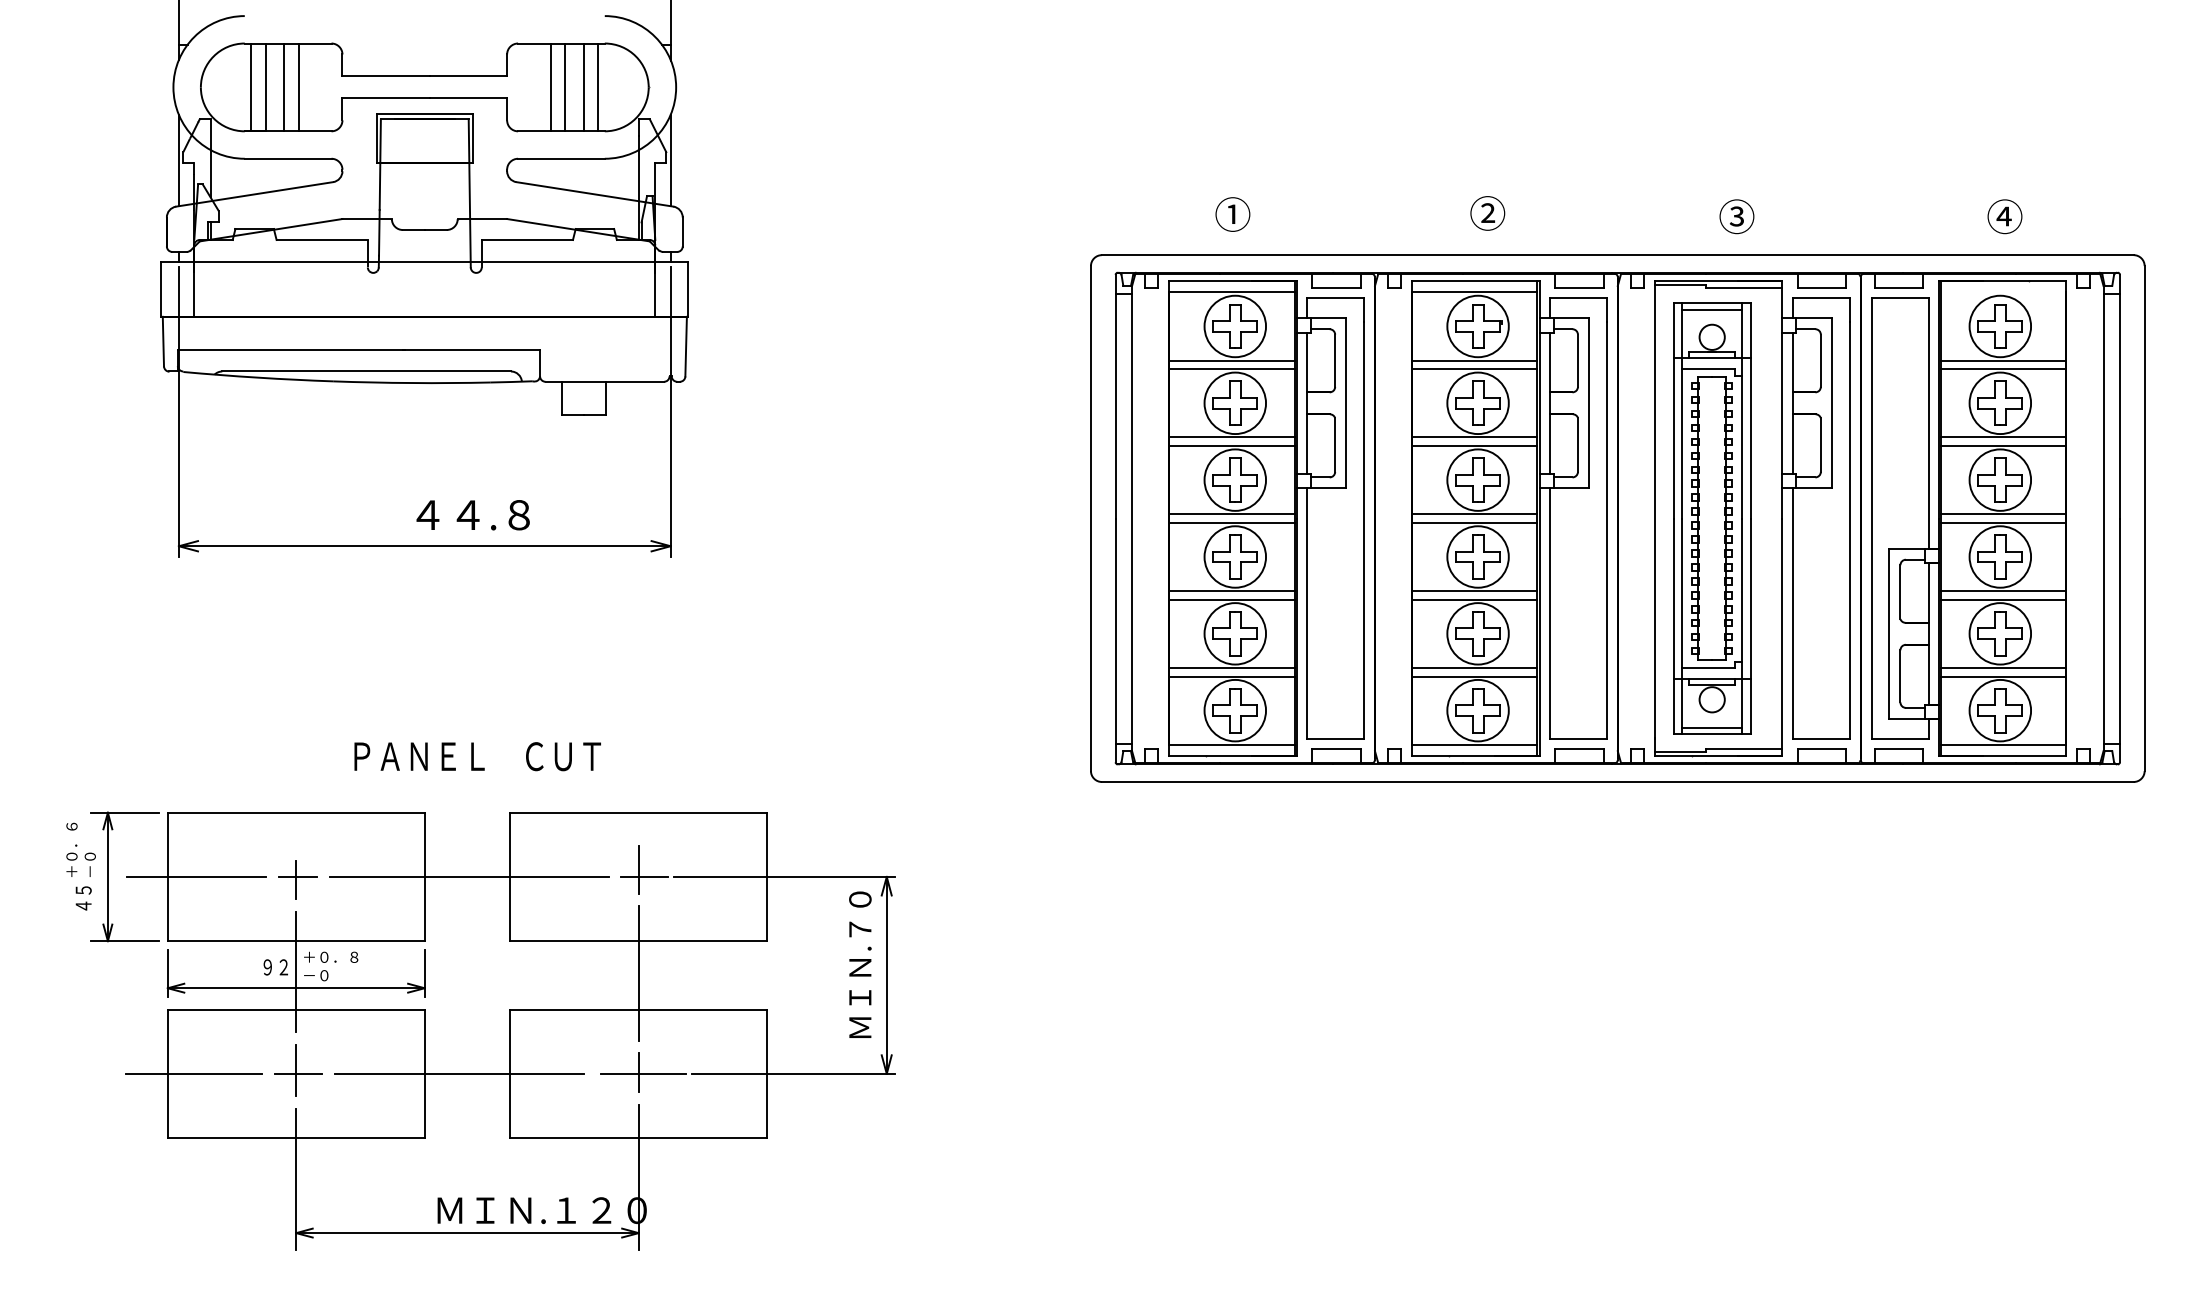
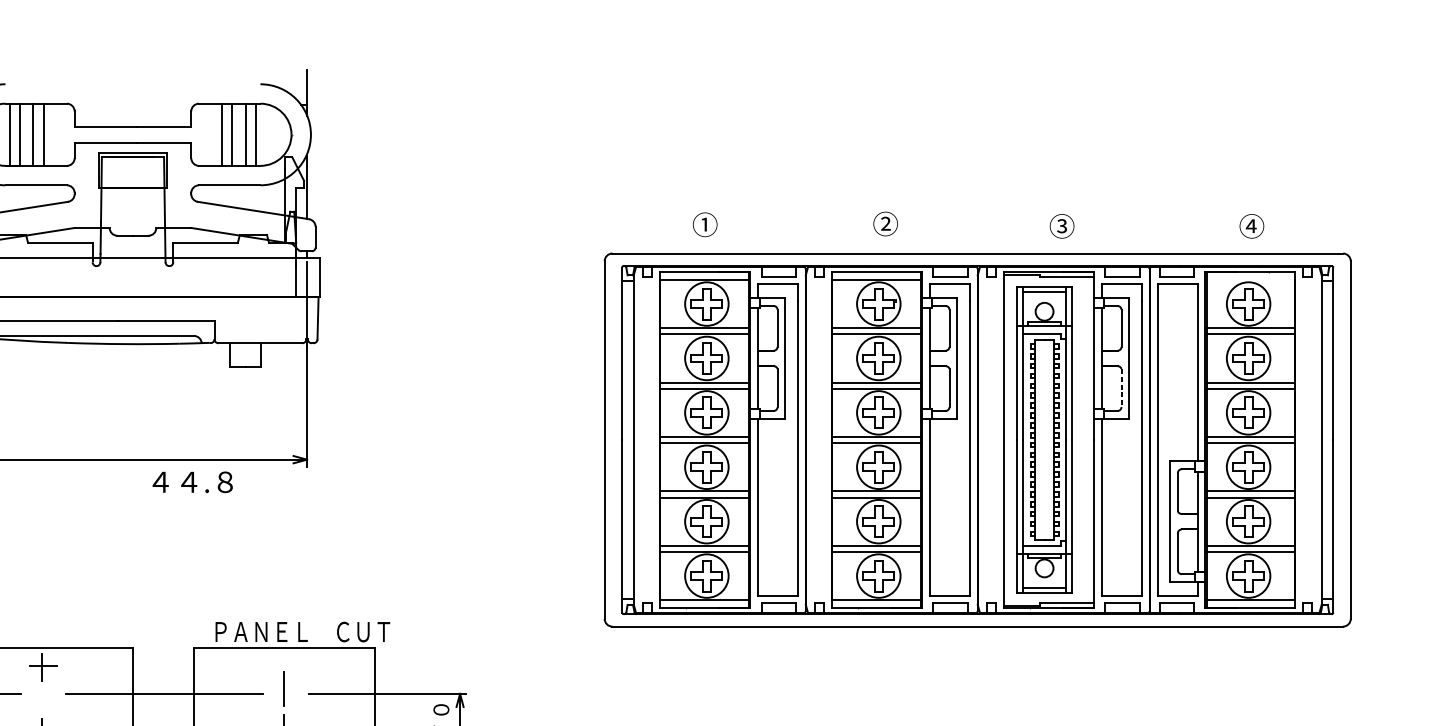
line: (1820, 445) -> (1121, 388), solid -> dashed
text: (472, 515) -> (192, 482), moved
text: (477, 756) -> (302, 631), moved
line: (644, 876) -> (288, 693), removed
part: (297, 879) -> (42, 667), moved

